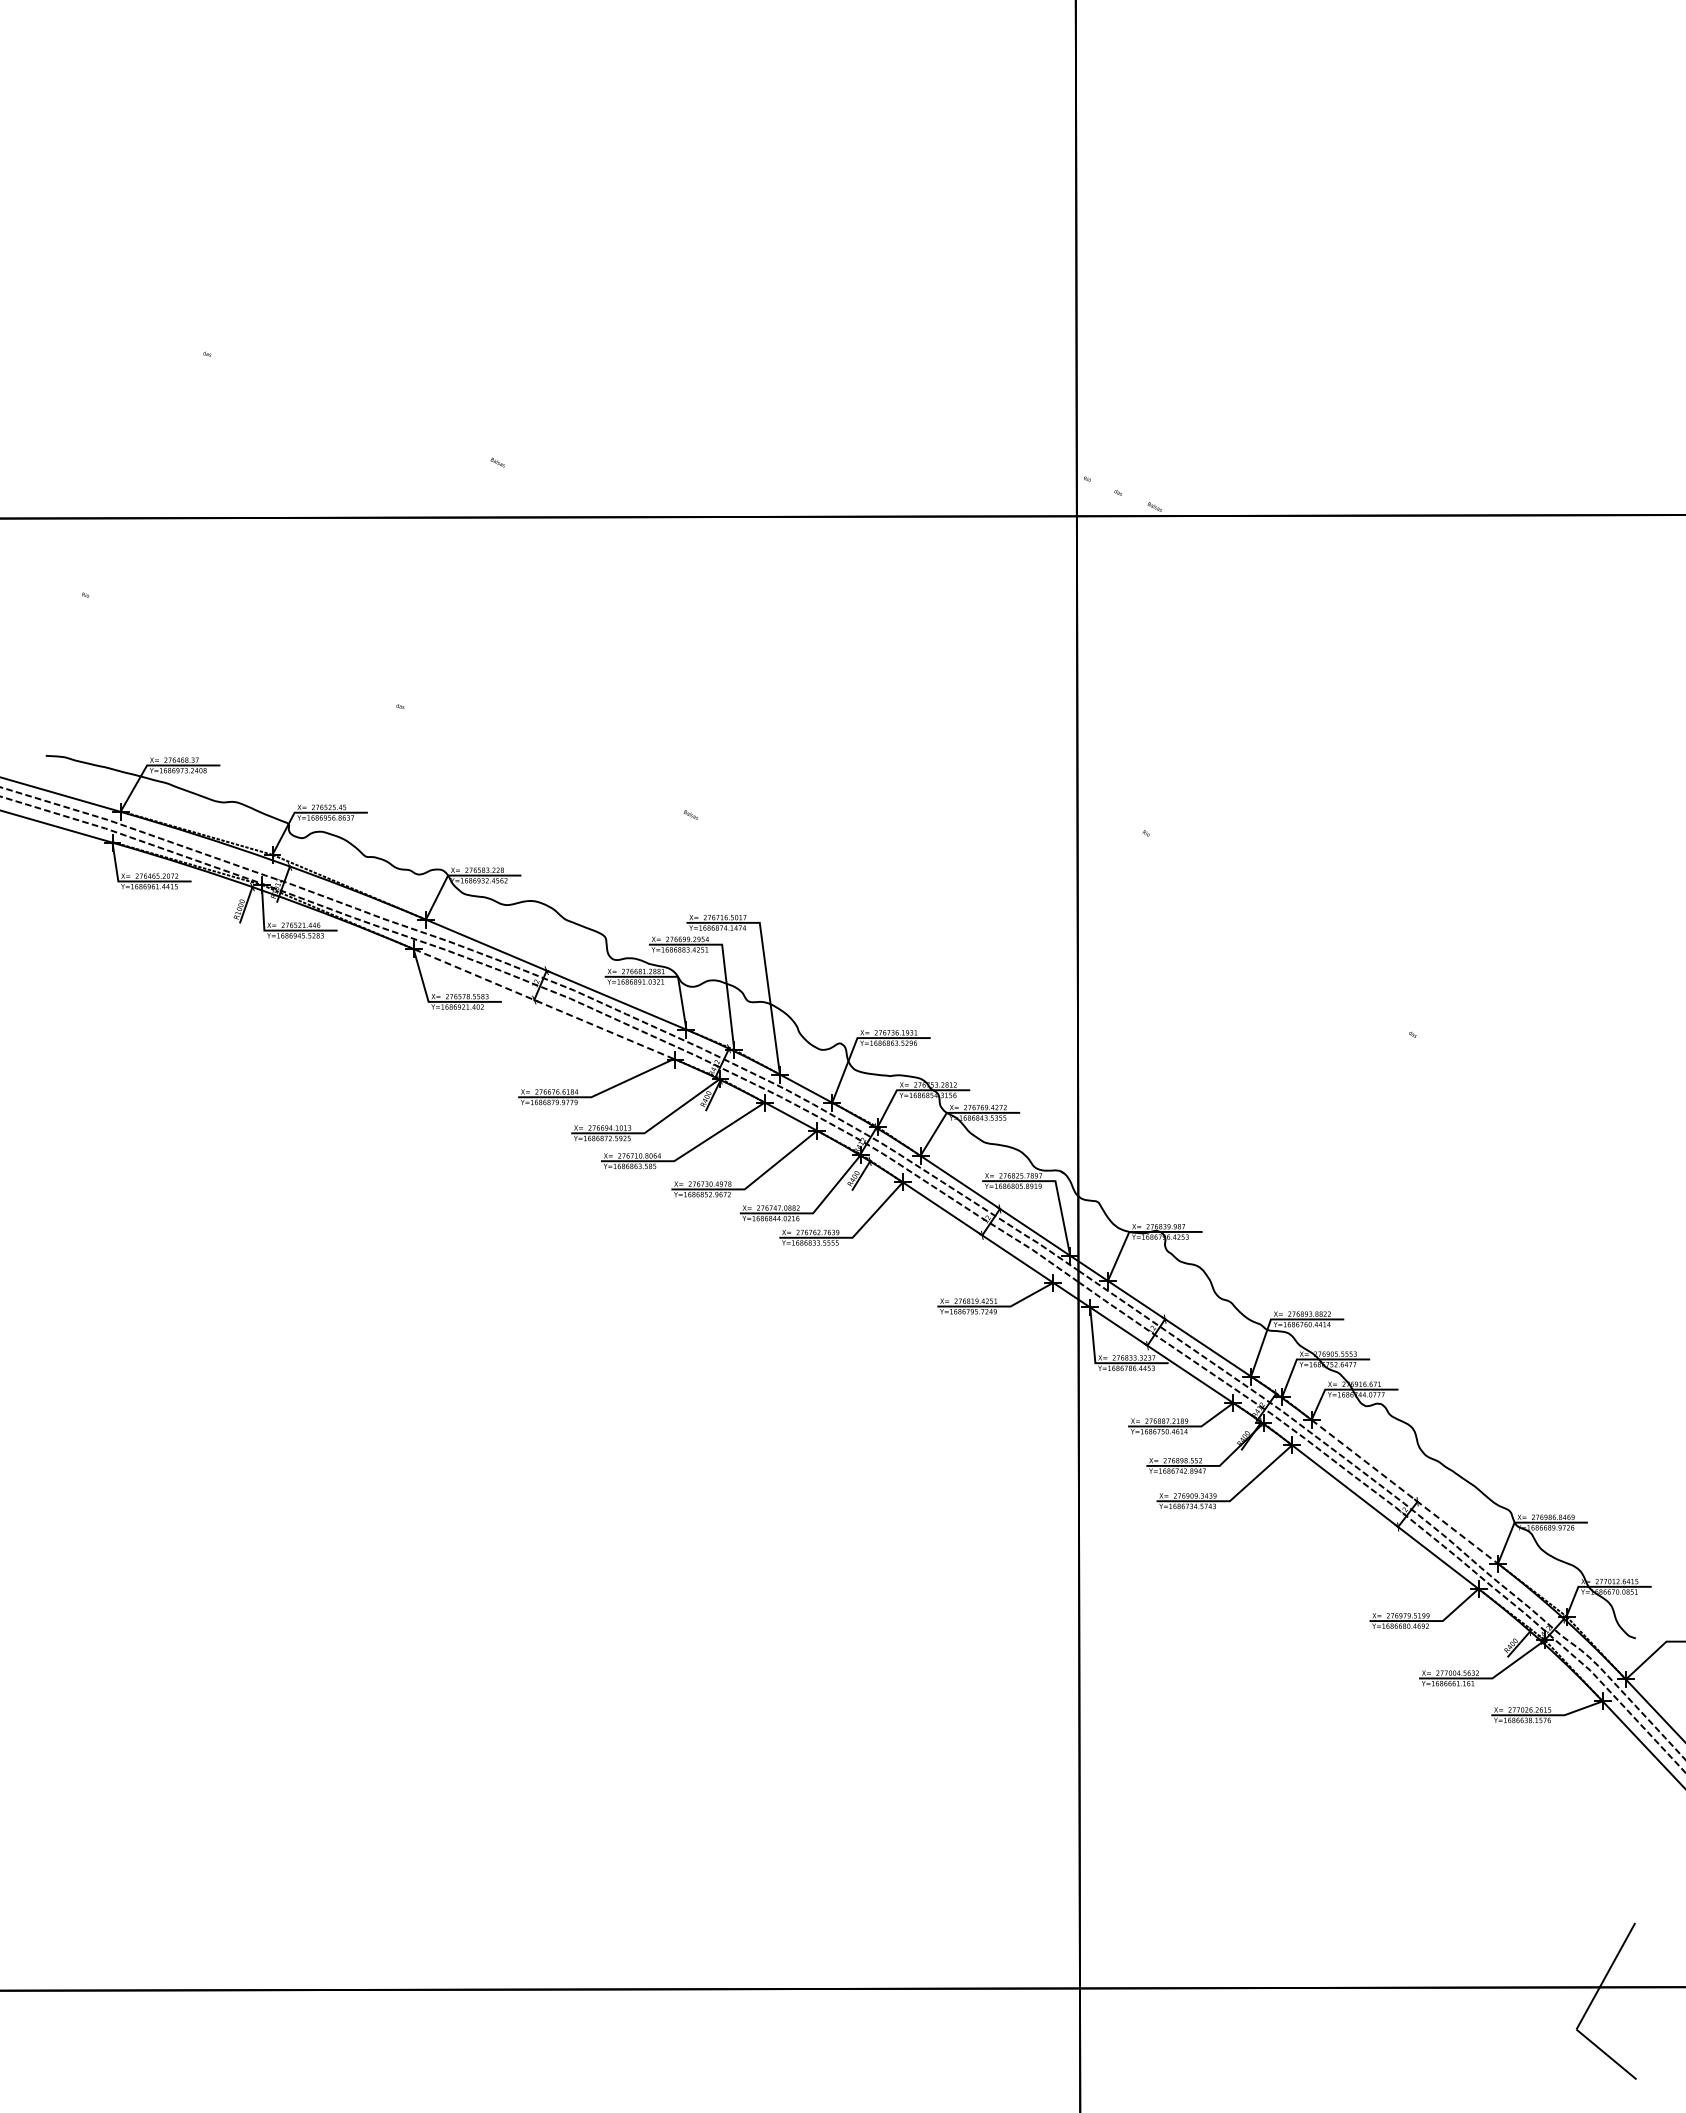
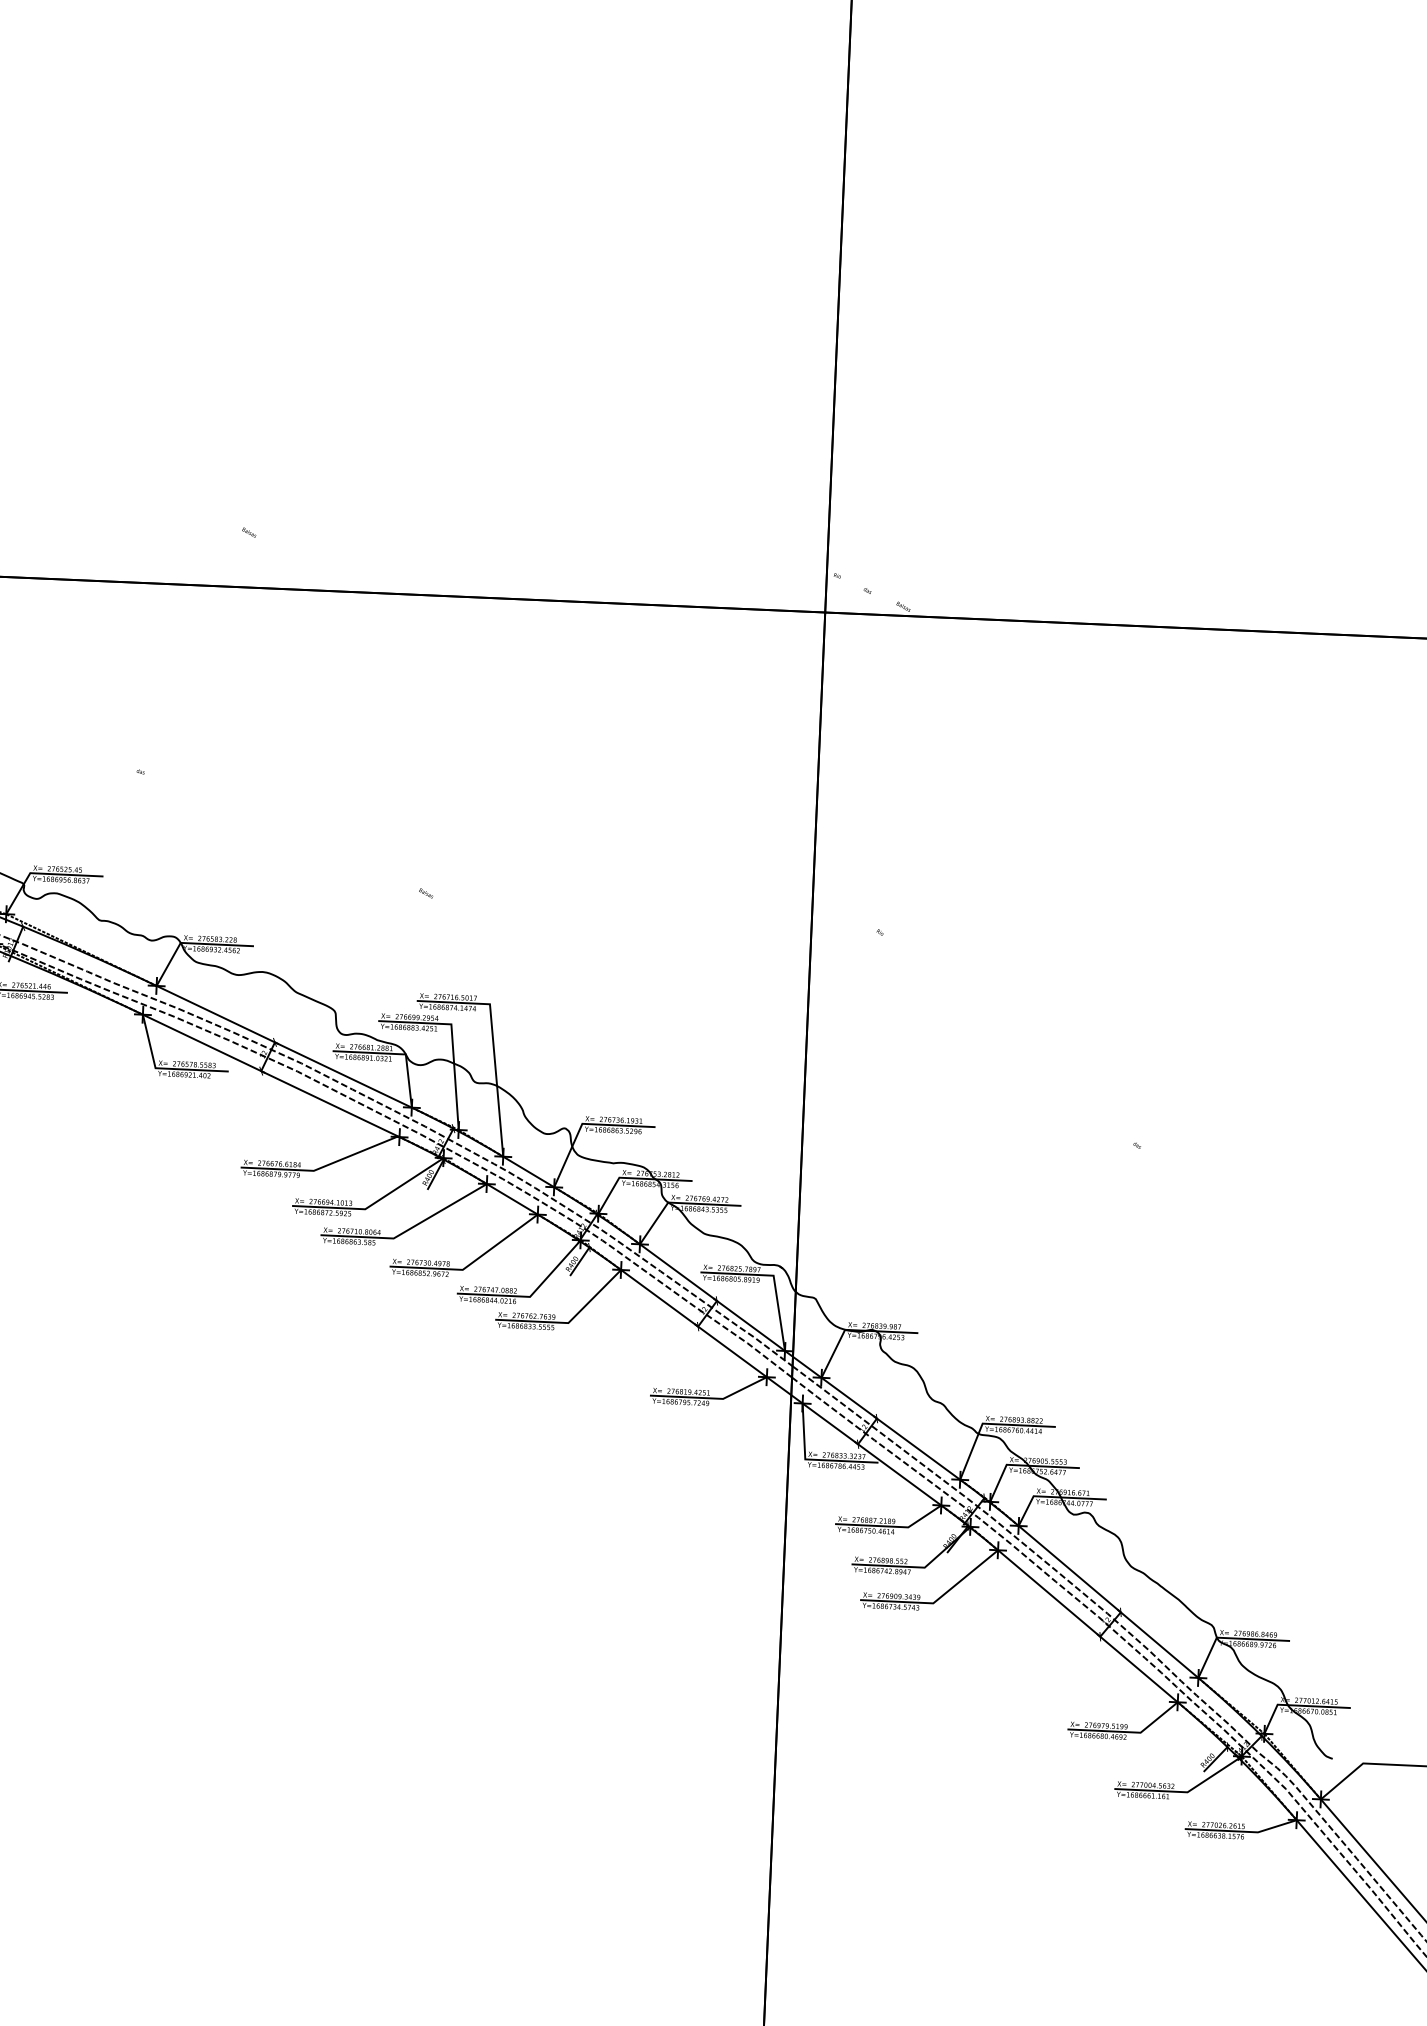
line: (543, 1003) -> (270, 1075), dashed -> solid
line: (1404, 1491) -> (1108, 1601), dashed -> solid

